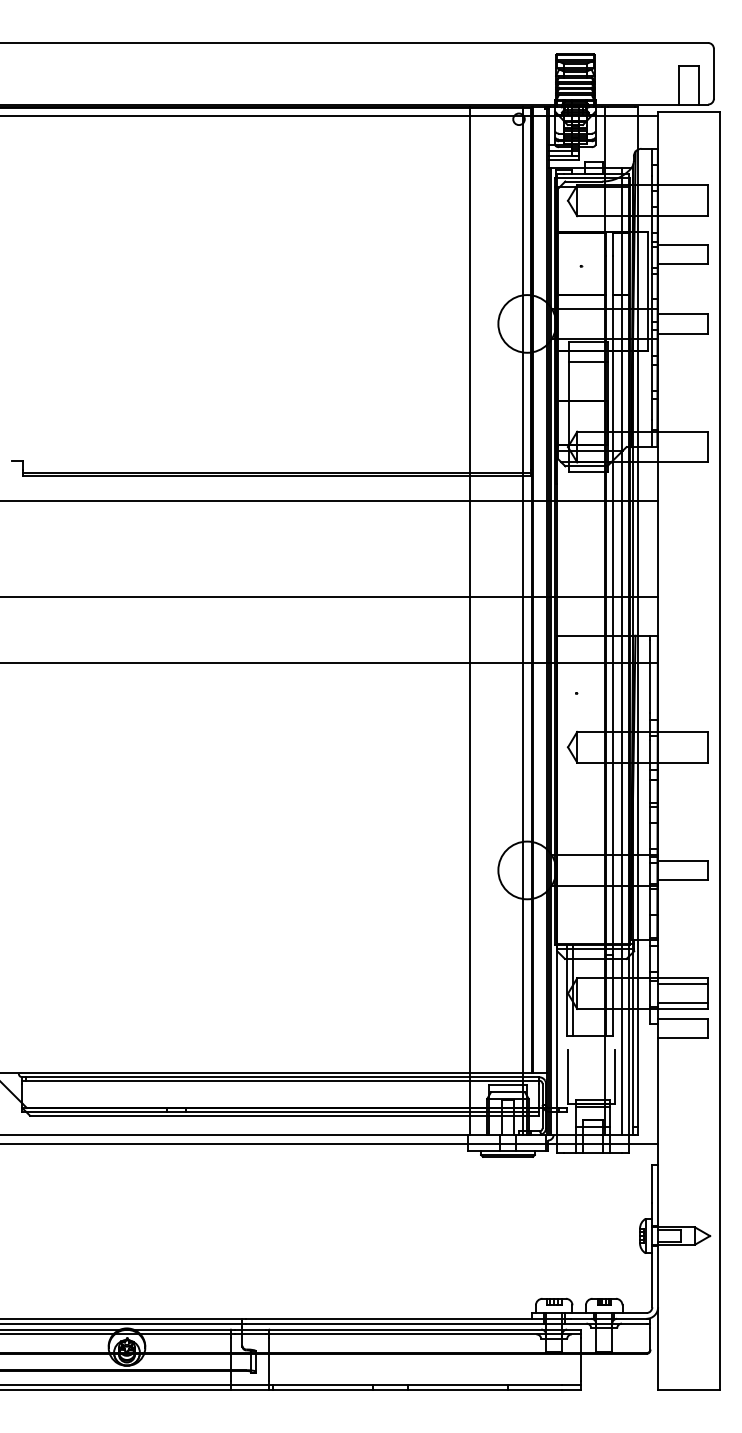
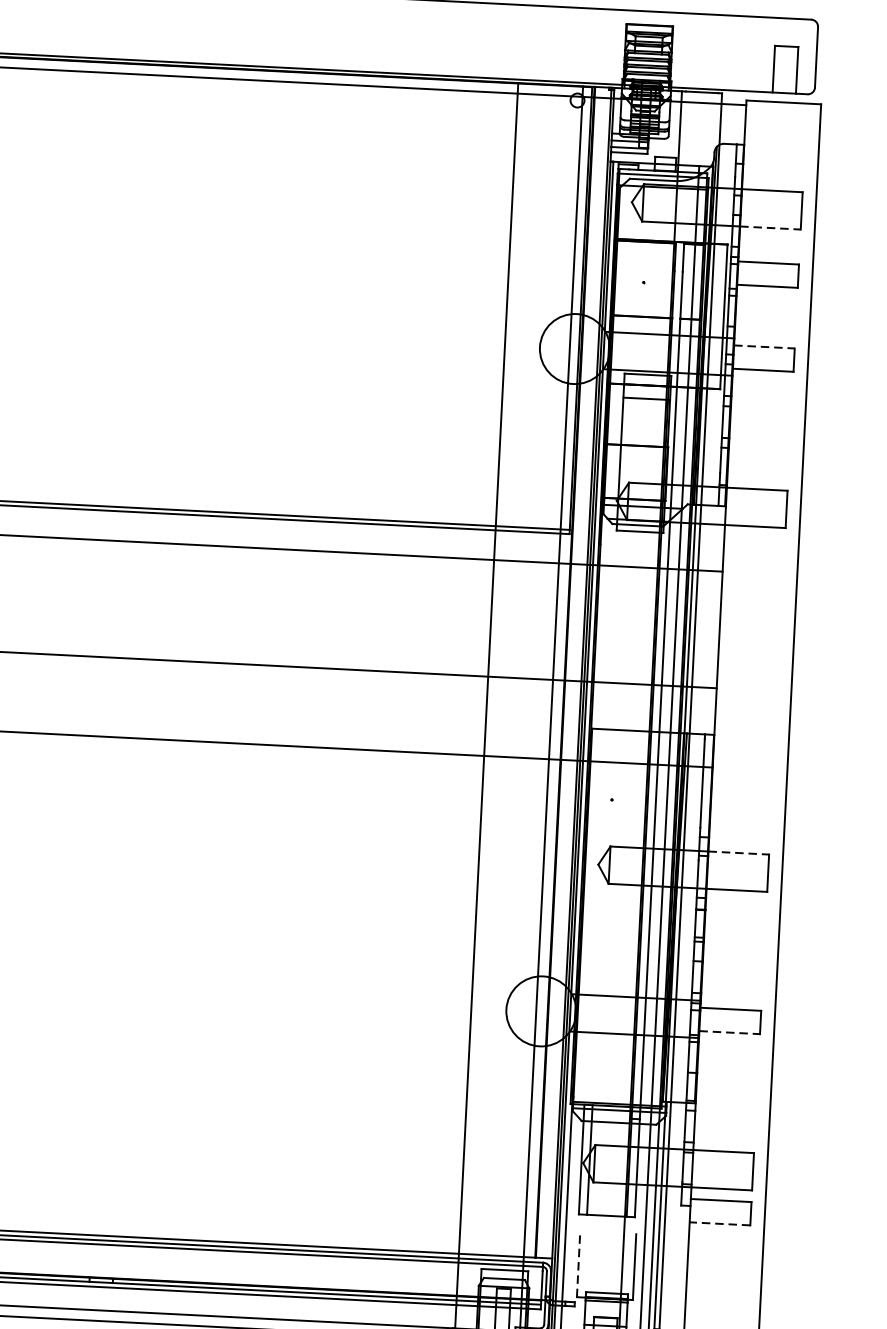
line: (683, 216) -> (770, 228), solid -> dashed
line: (683, 314) -> (764, 347), solid -> dashed
line: (683, 731) -> (739, 852), solid -> dashed
line: (683, 880) -> (730, 1033), solid -> dashed
line: (683, 983) -> (723, 1158), removed
line: (683, 1003) -> (722, 1182), removed
line: (682, 1037) -> (719, 1223), solid -> dashed
line: (568, 1076) -> (578, 1263), solid -> dashed

